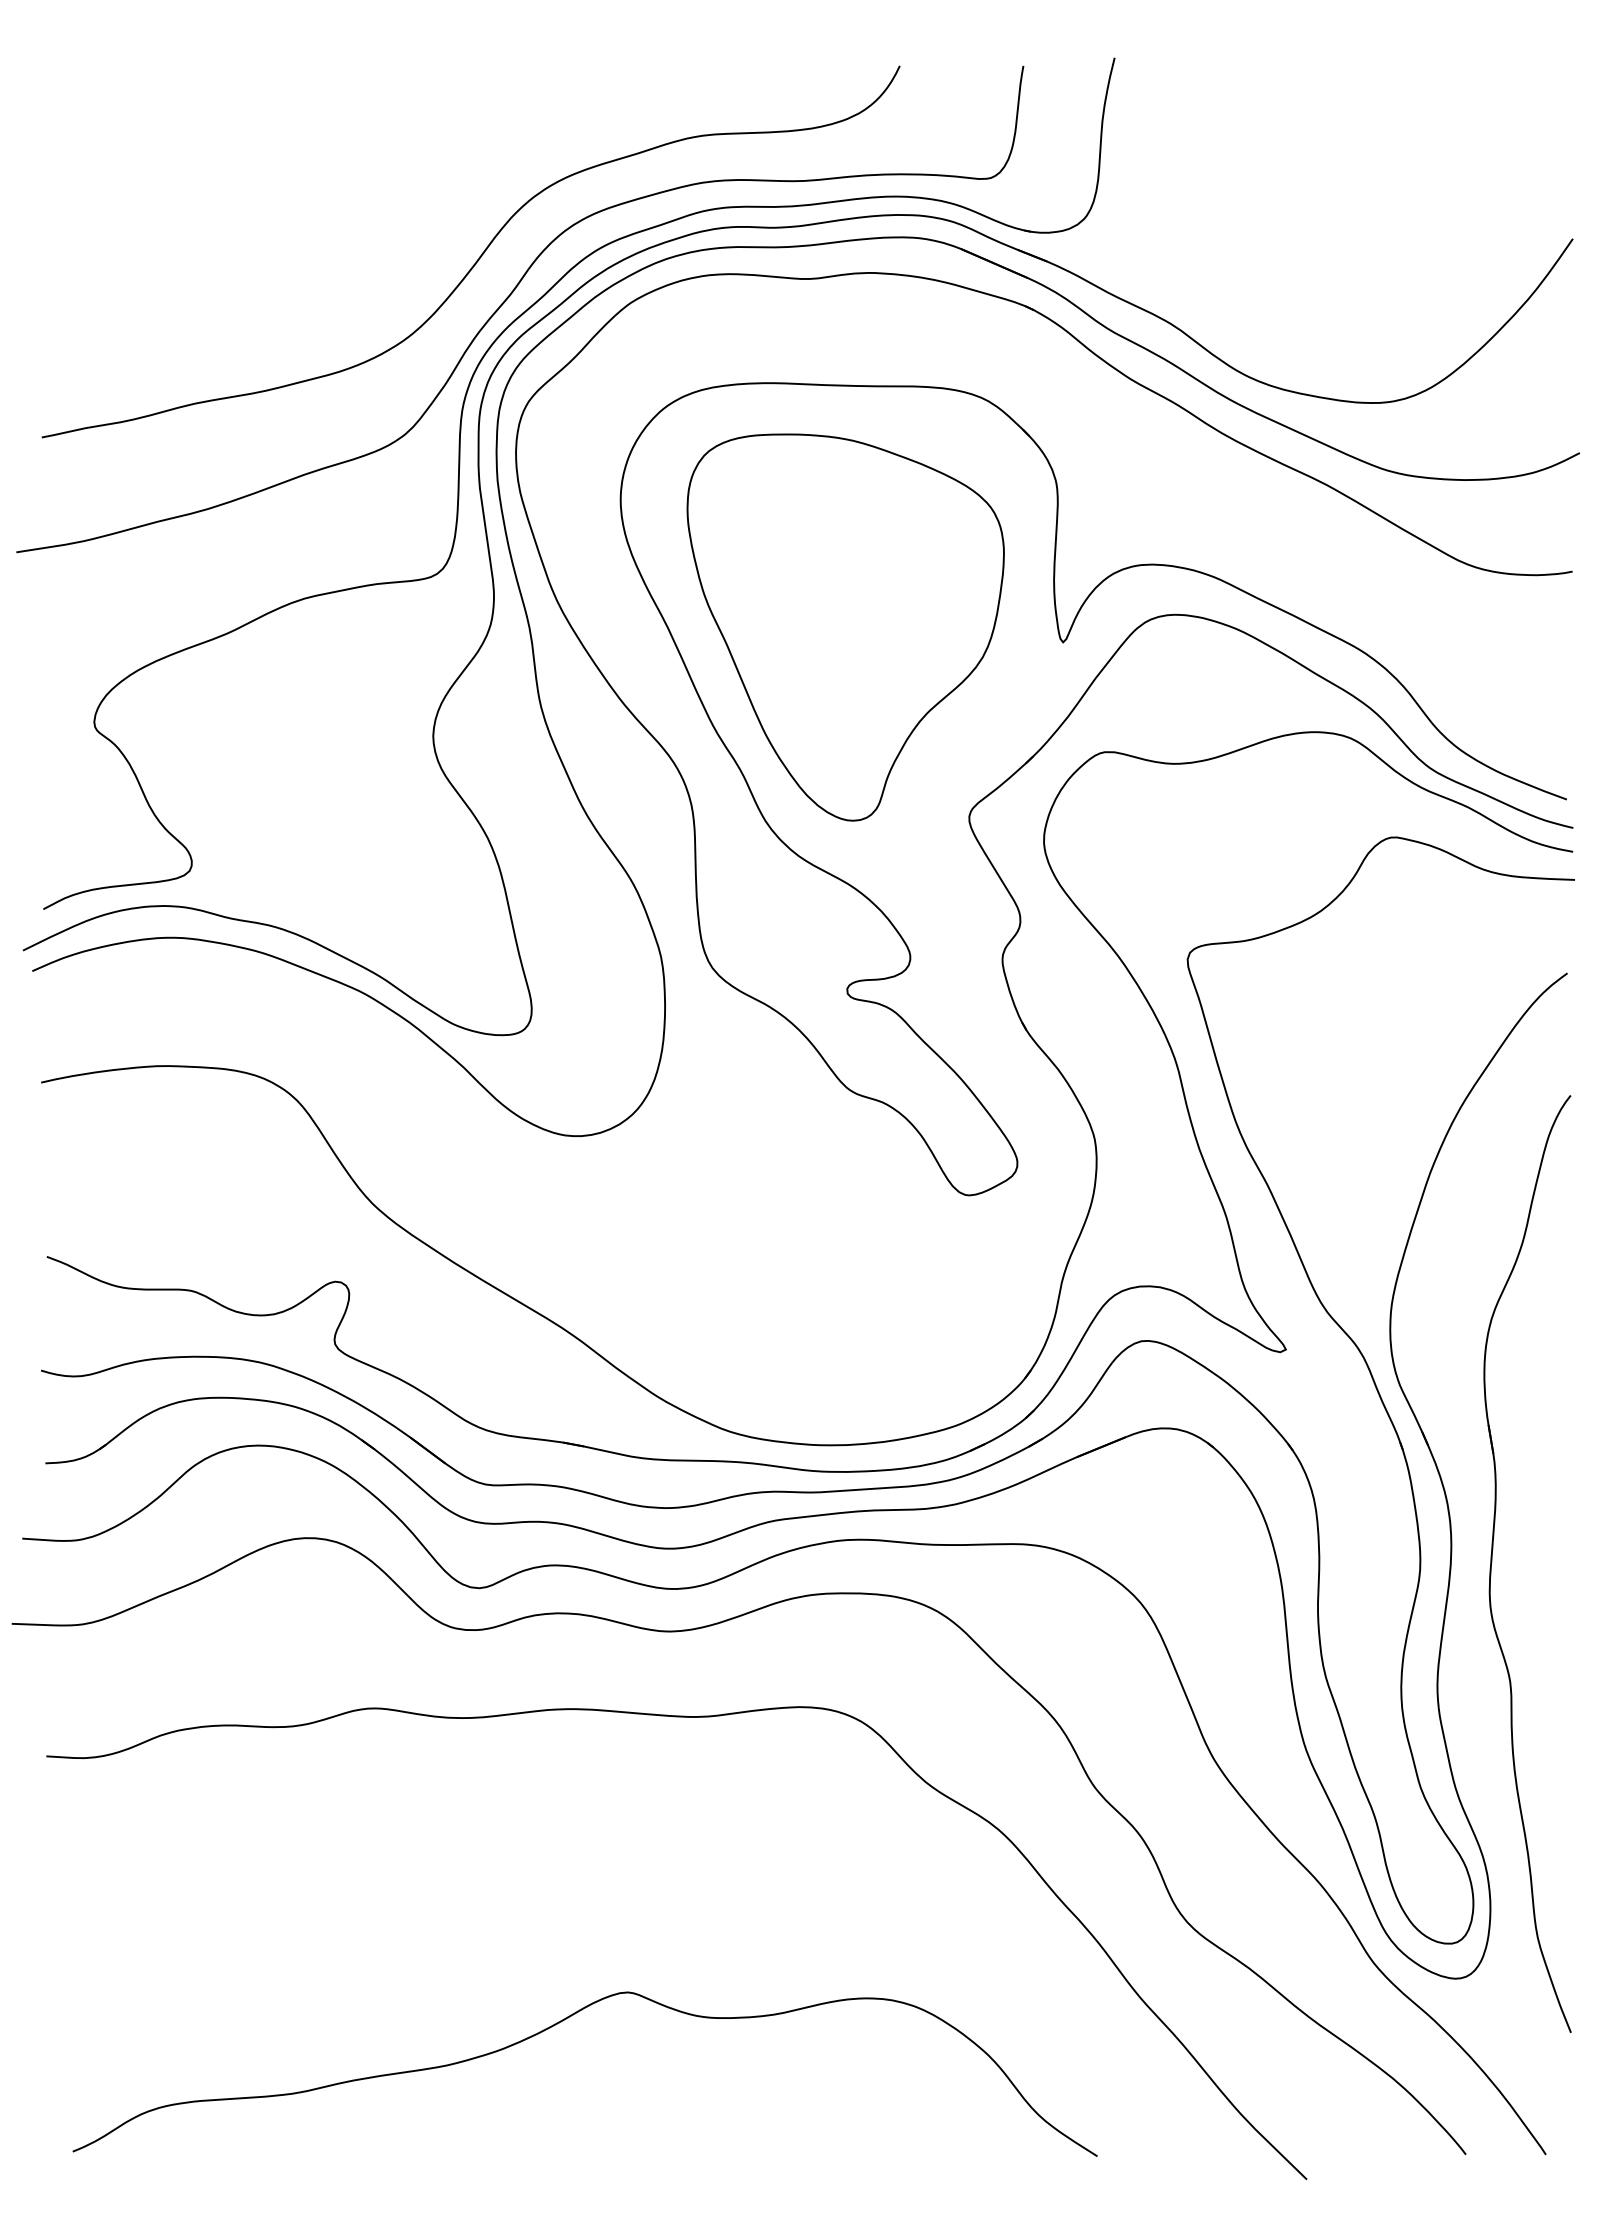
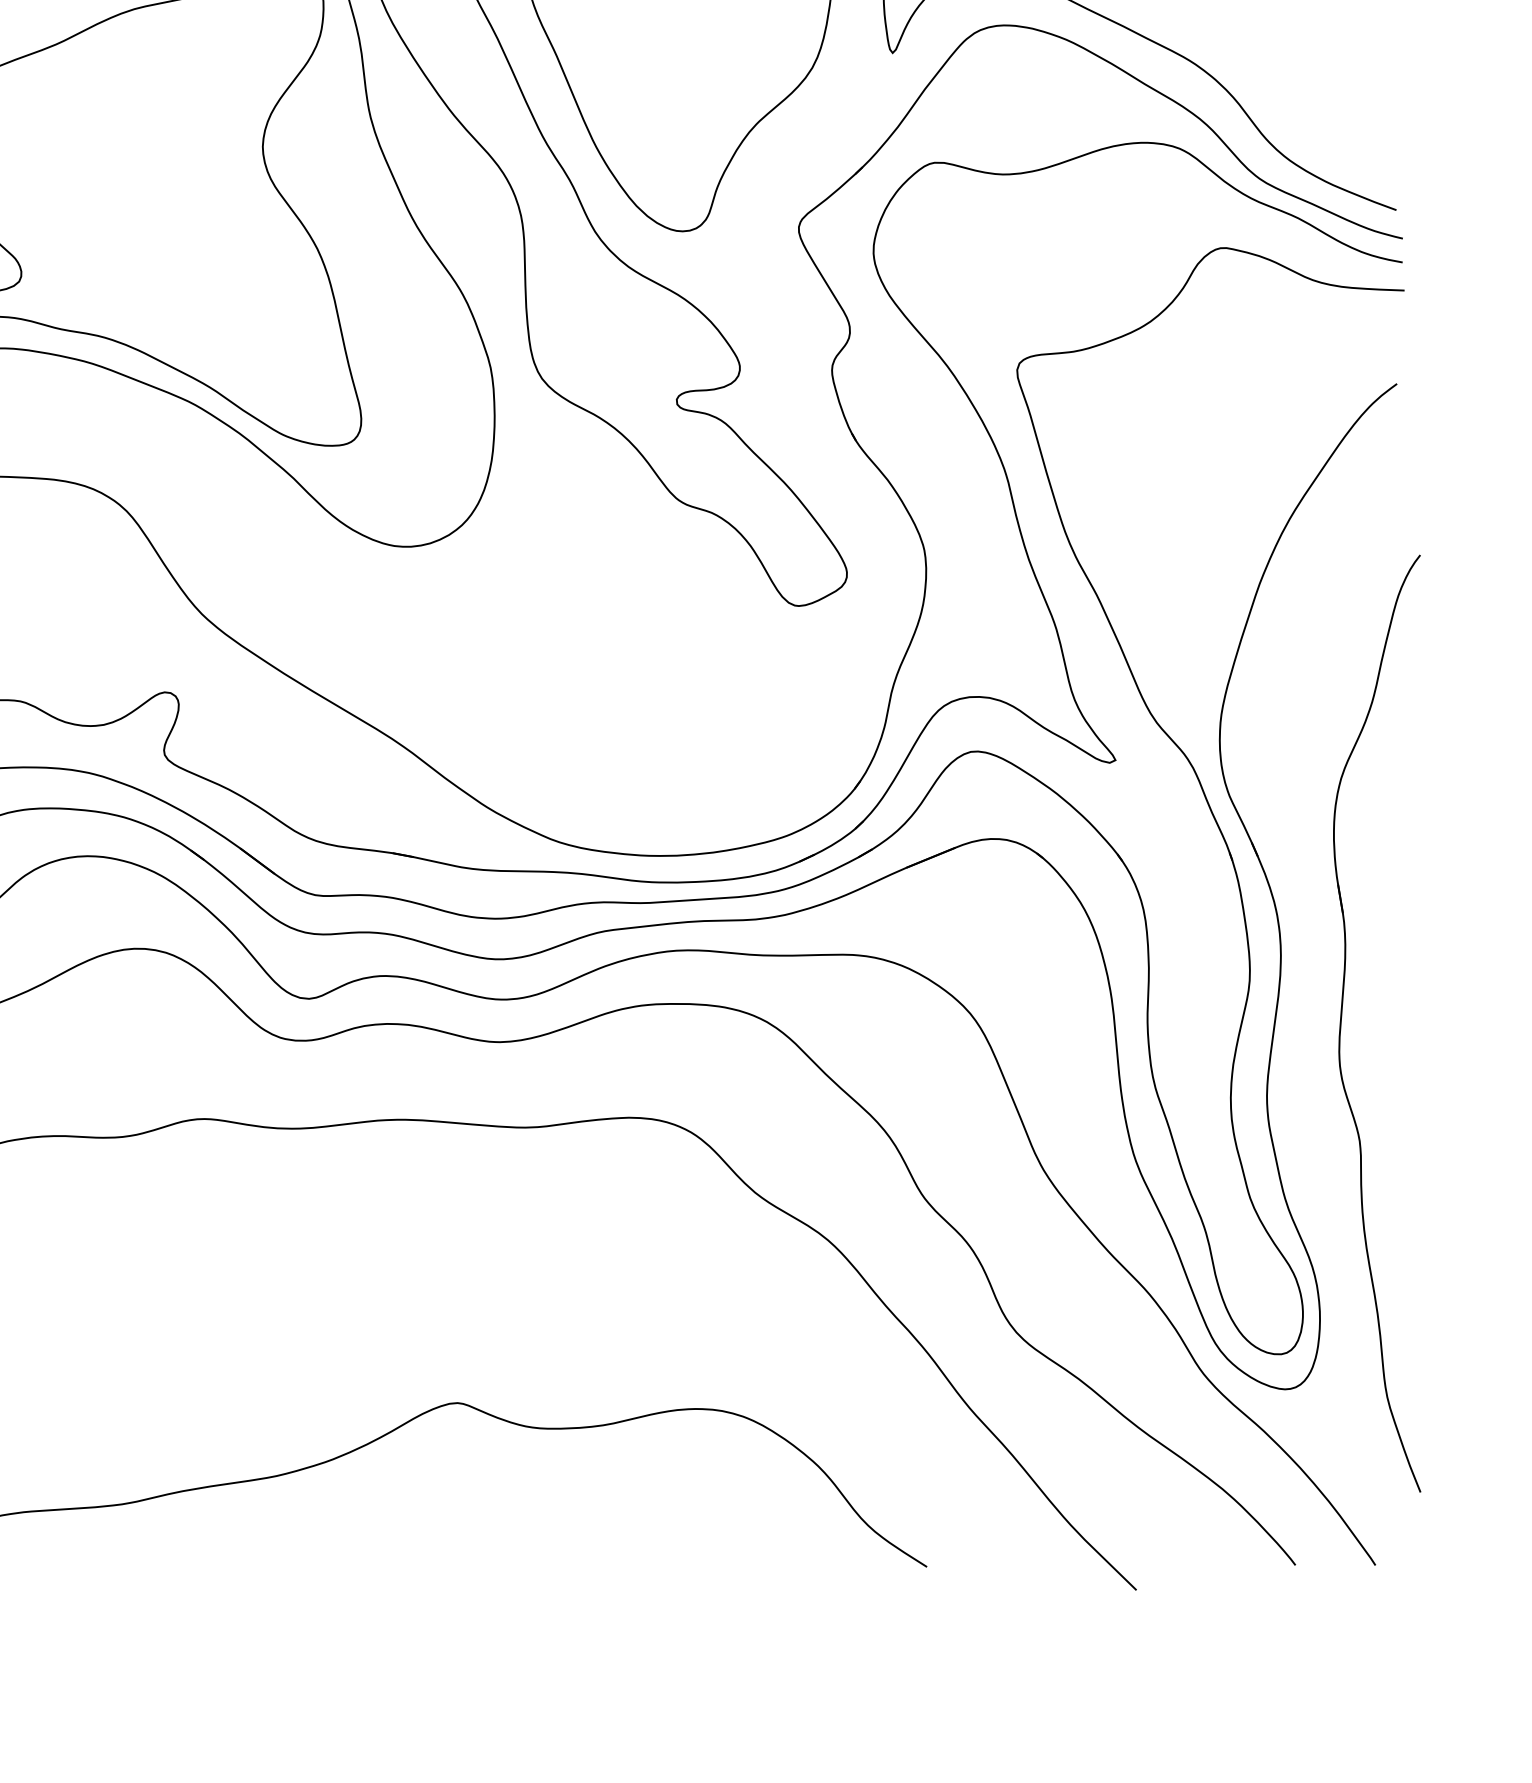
part: (1492, 1562) -> (1342, 1022), moved

